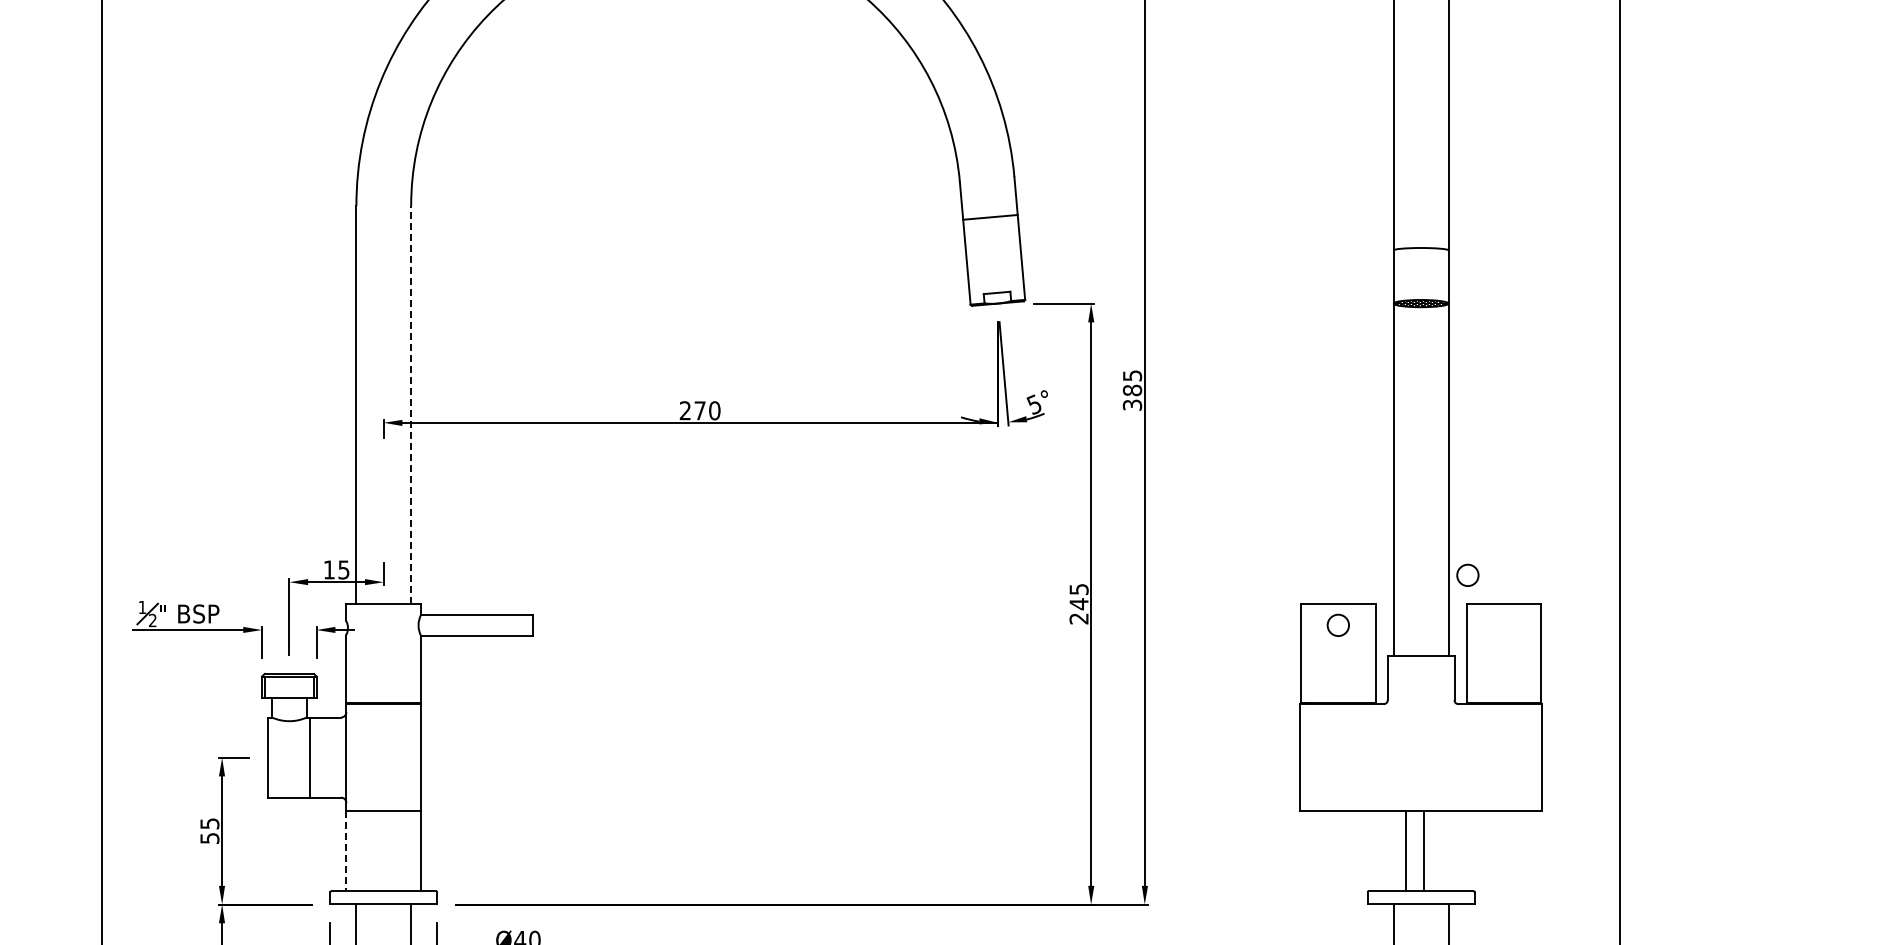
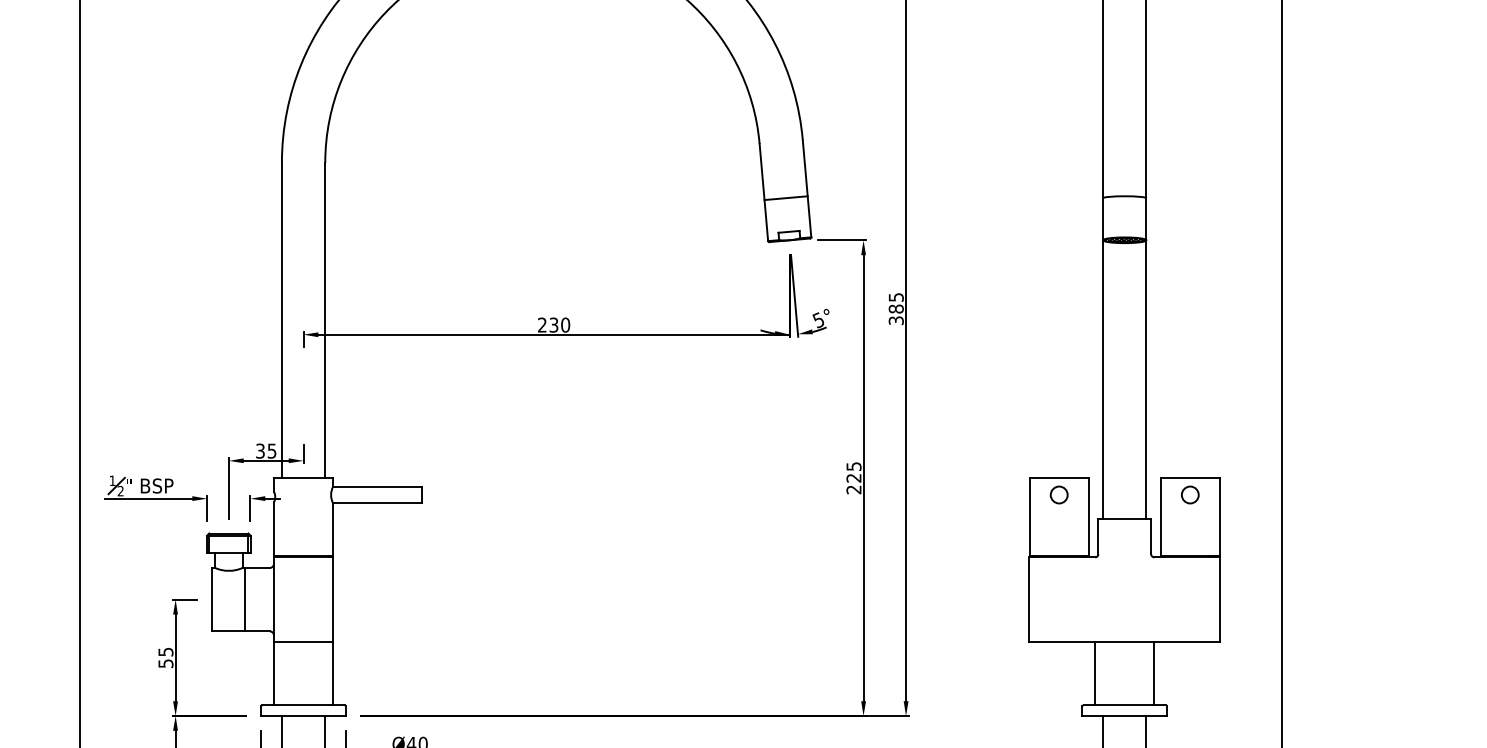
line: (990, 217) -> (786, 198), moved
line: (411, 404) -> (325, 320), dashed -> solid
text: (699, 410) -> (553, 324), 270 -> 230
text: (328, 569) -> (259, 450), 15 -> 35
circle: (1467, 574) -> (1189, 494), moved
text: (1078, 604) -> (853, 478), 245 -> 225
line: (1405, 850) -> (1154, 673), moved
line: (1423, 850) -> (1094, 673), moved
line: (346, 851) -> (274, 674), dashed -> solid

